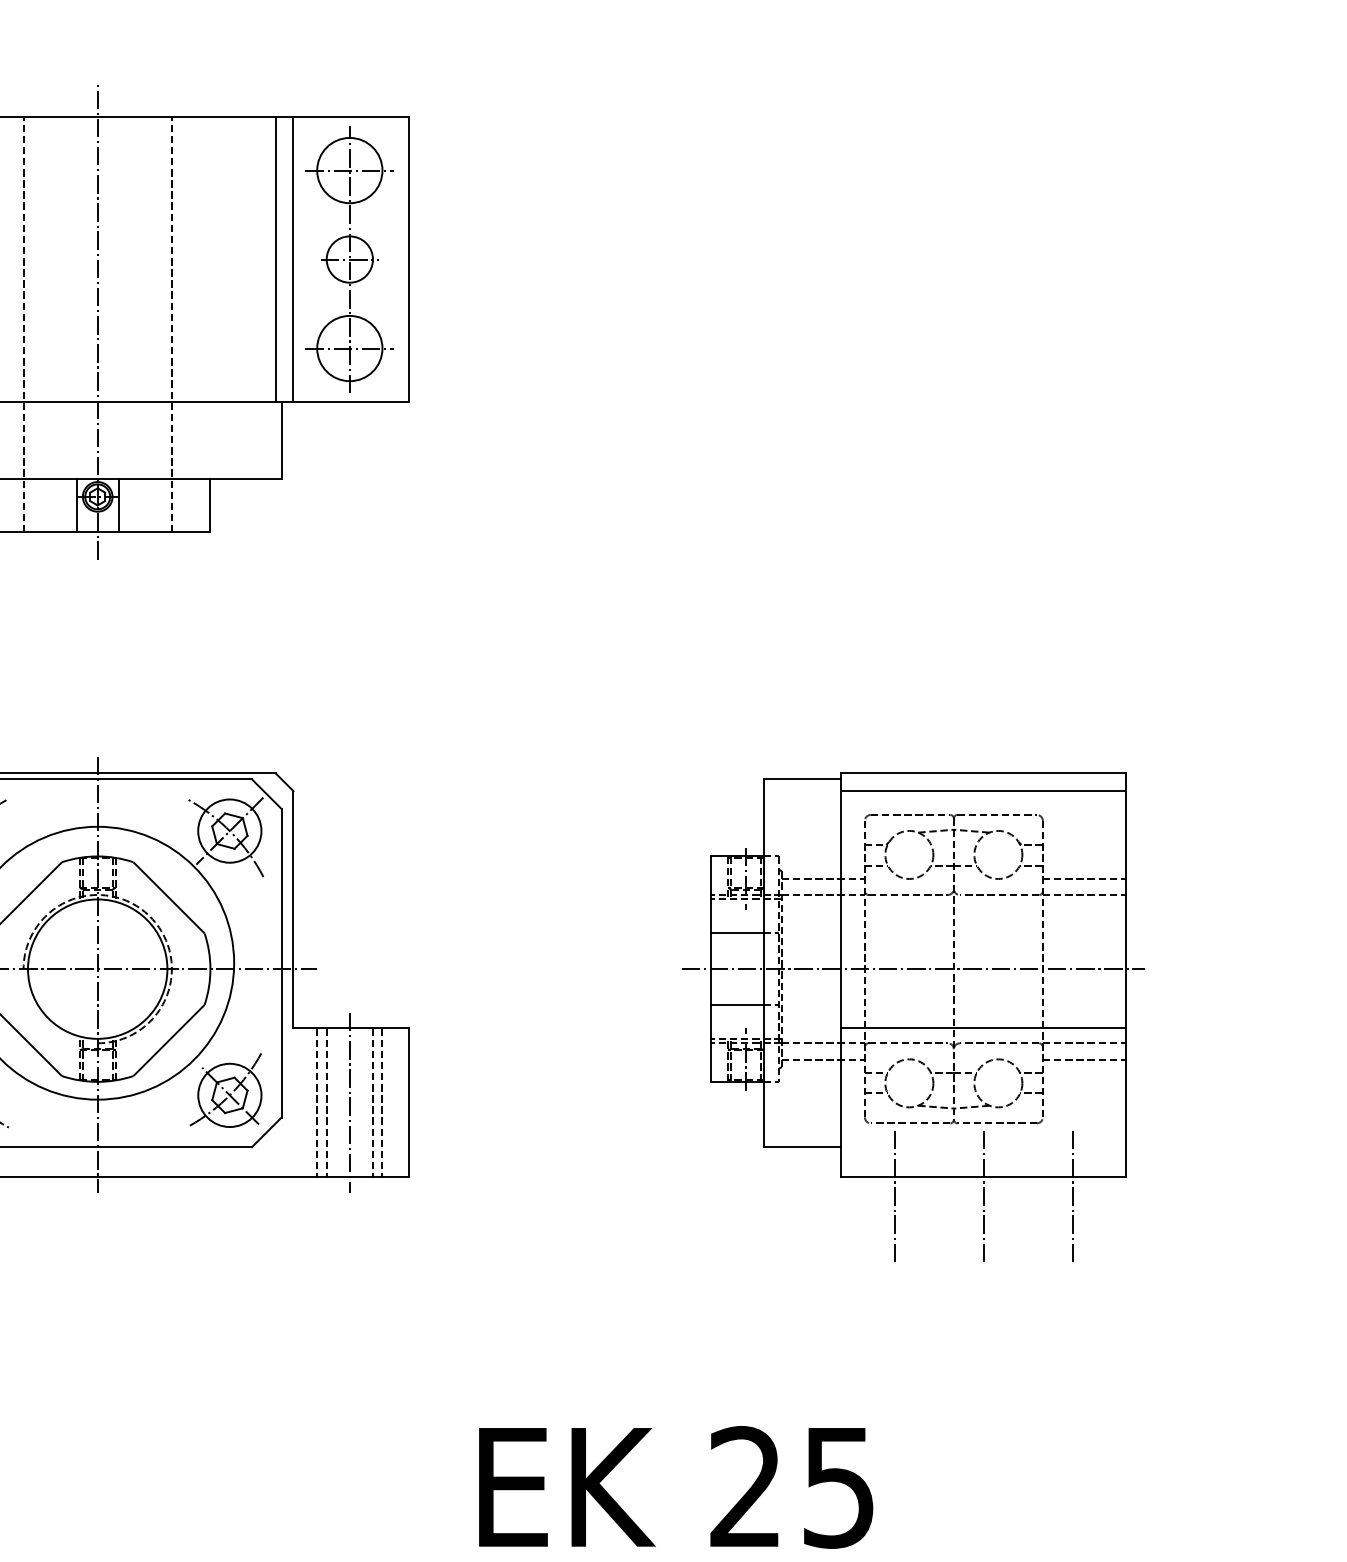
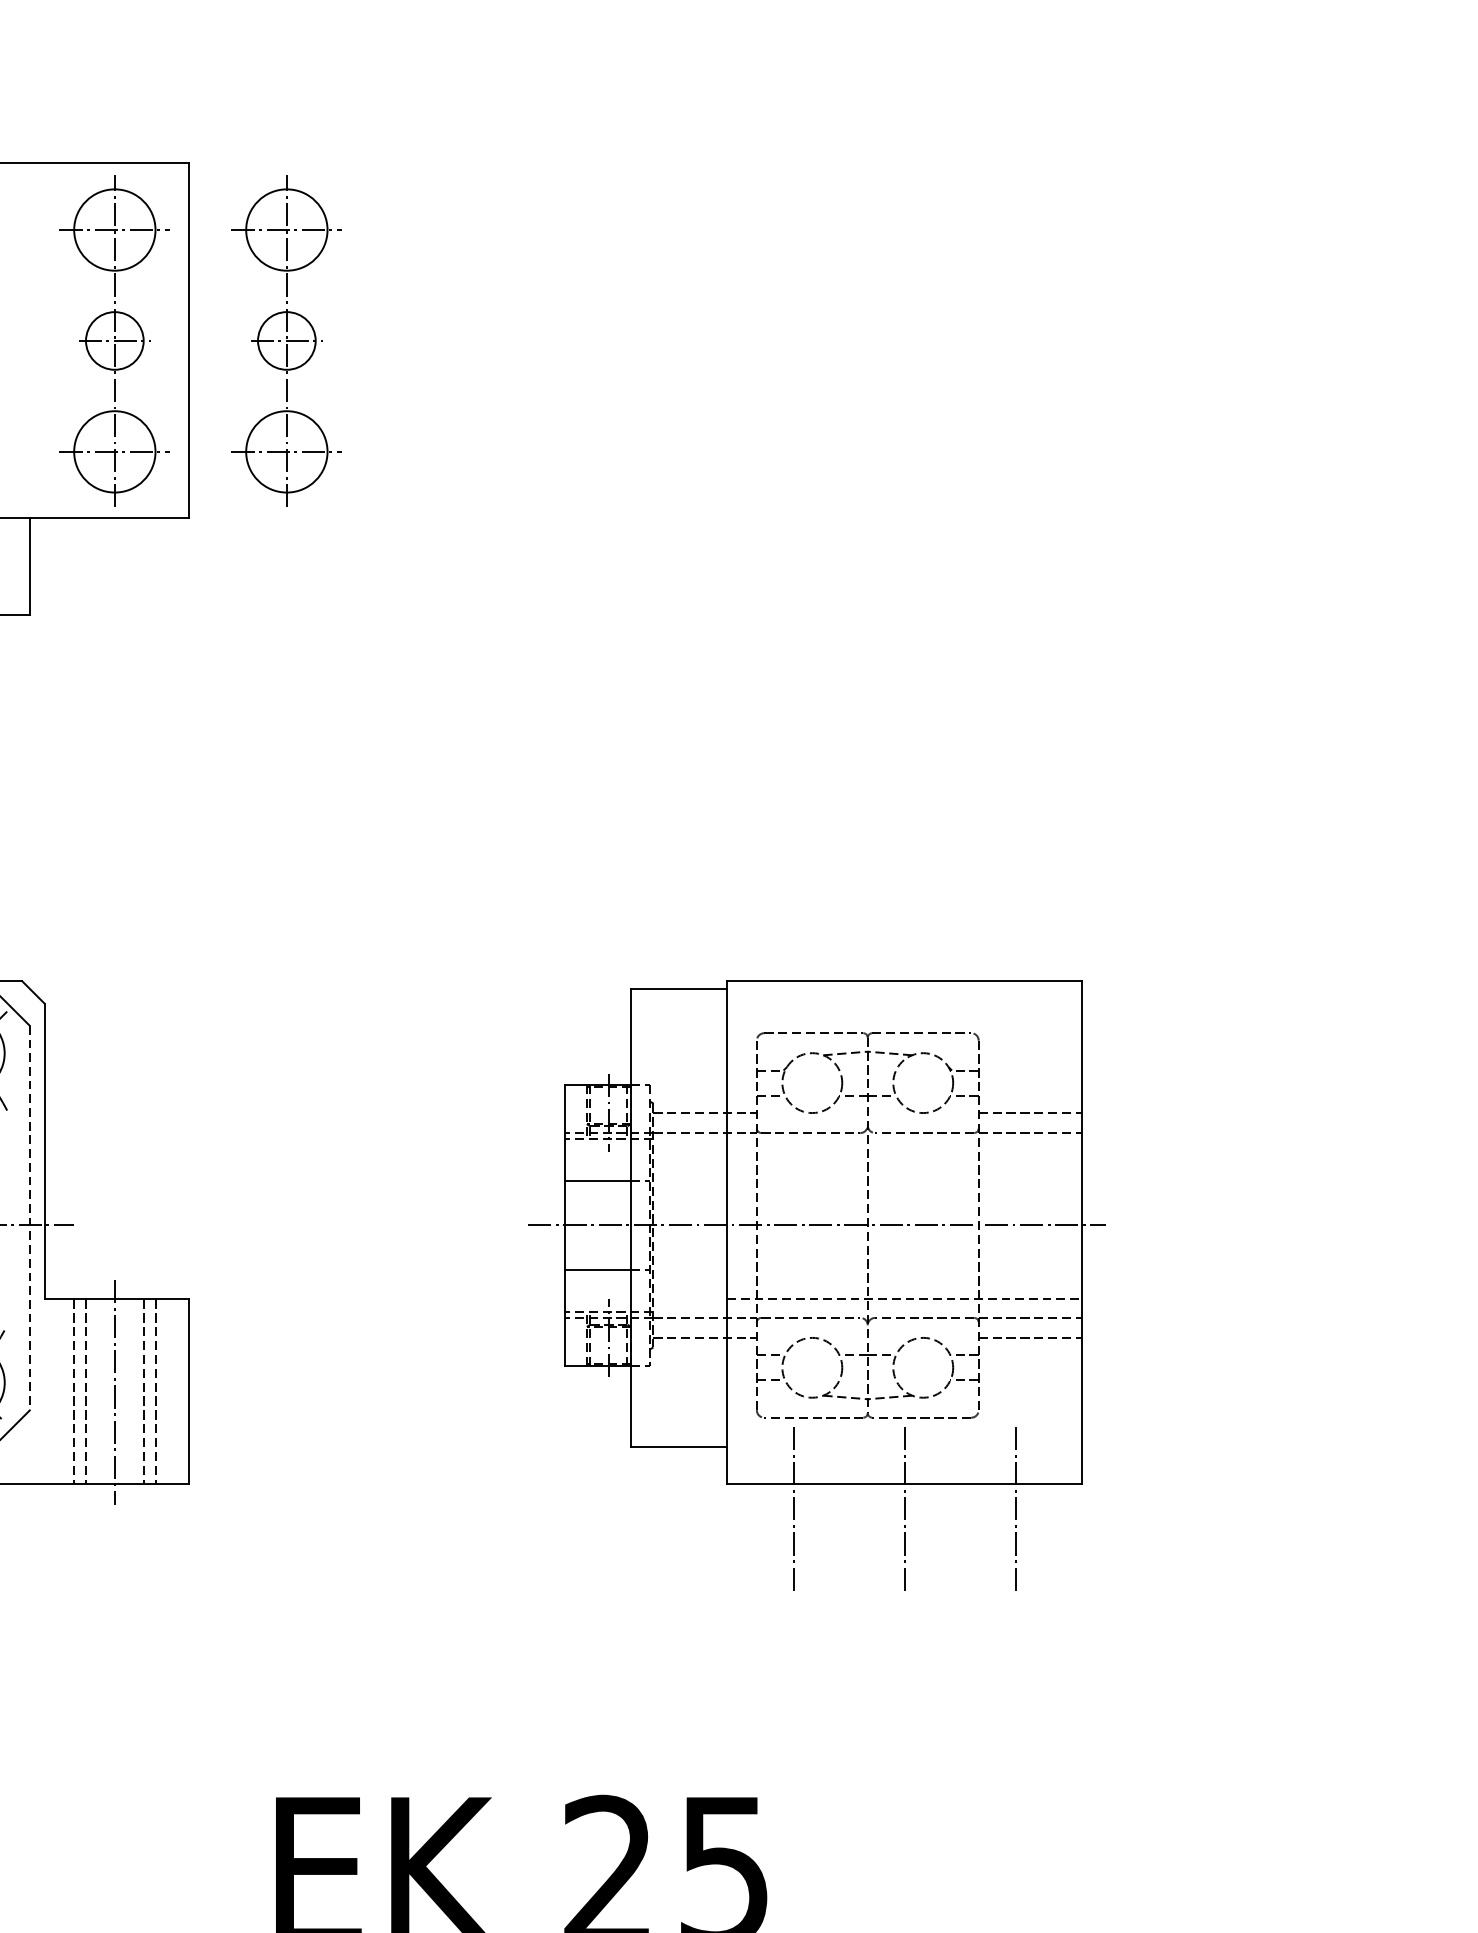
line: (275, 259) -> (22, 340), removed
line: (293, 259) -> (44, 340), removed
part: (487, 259) -> (286, 340), added
line: (983, 791) -> (904, 1004), removed
line: (281, 963) -> (29, 1218), solid -> dashed
line: (984, 1028) -> (905, 1299), solid -> dashed

